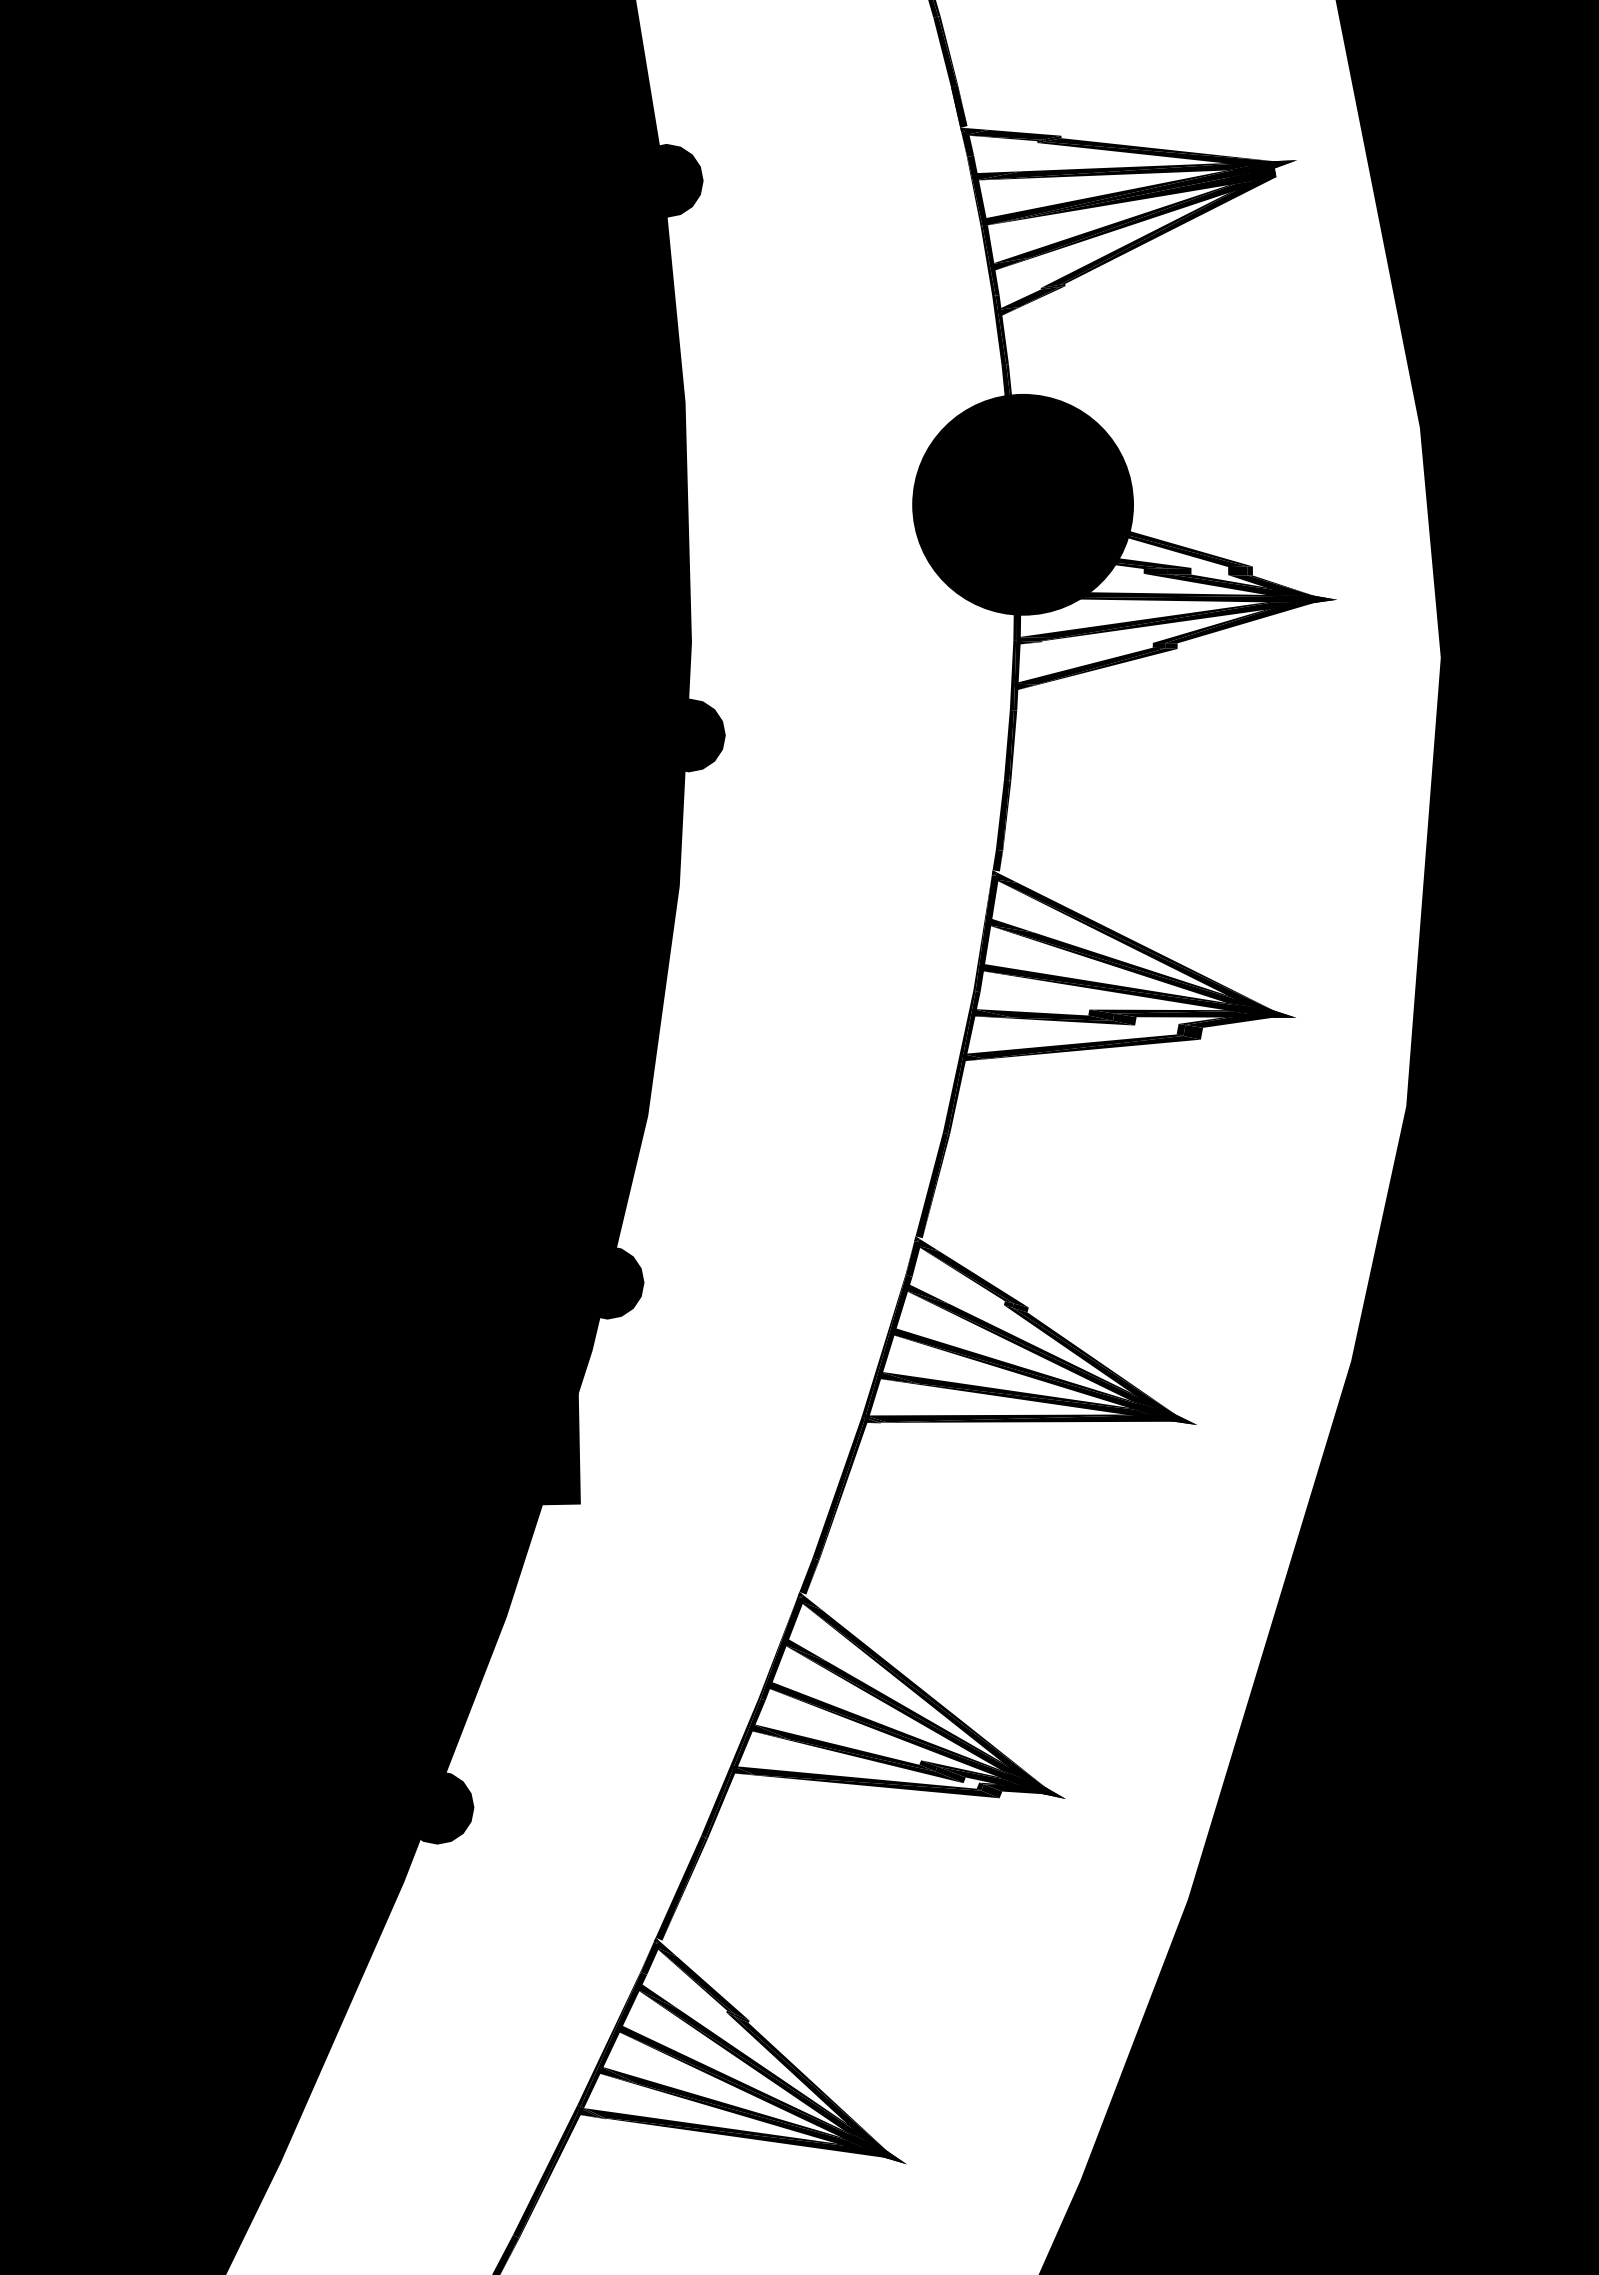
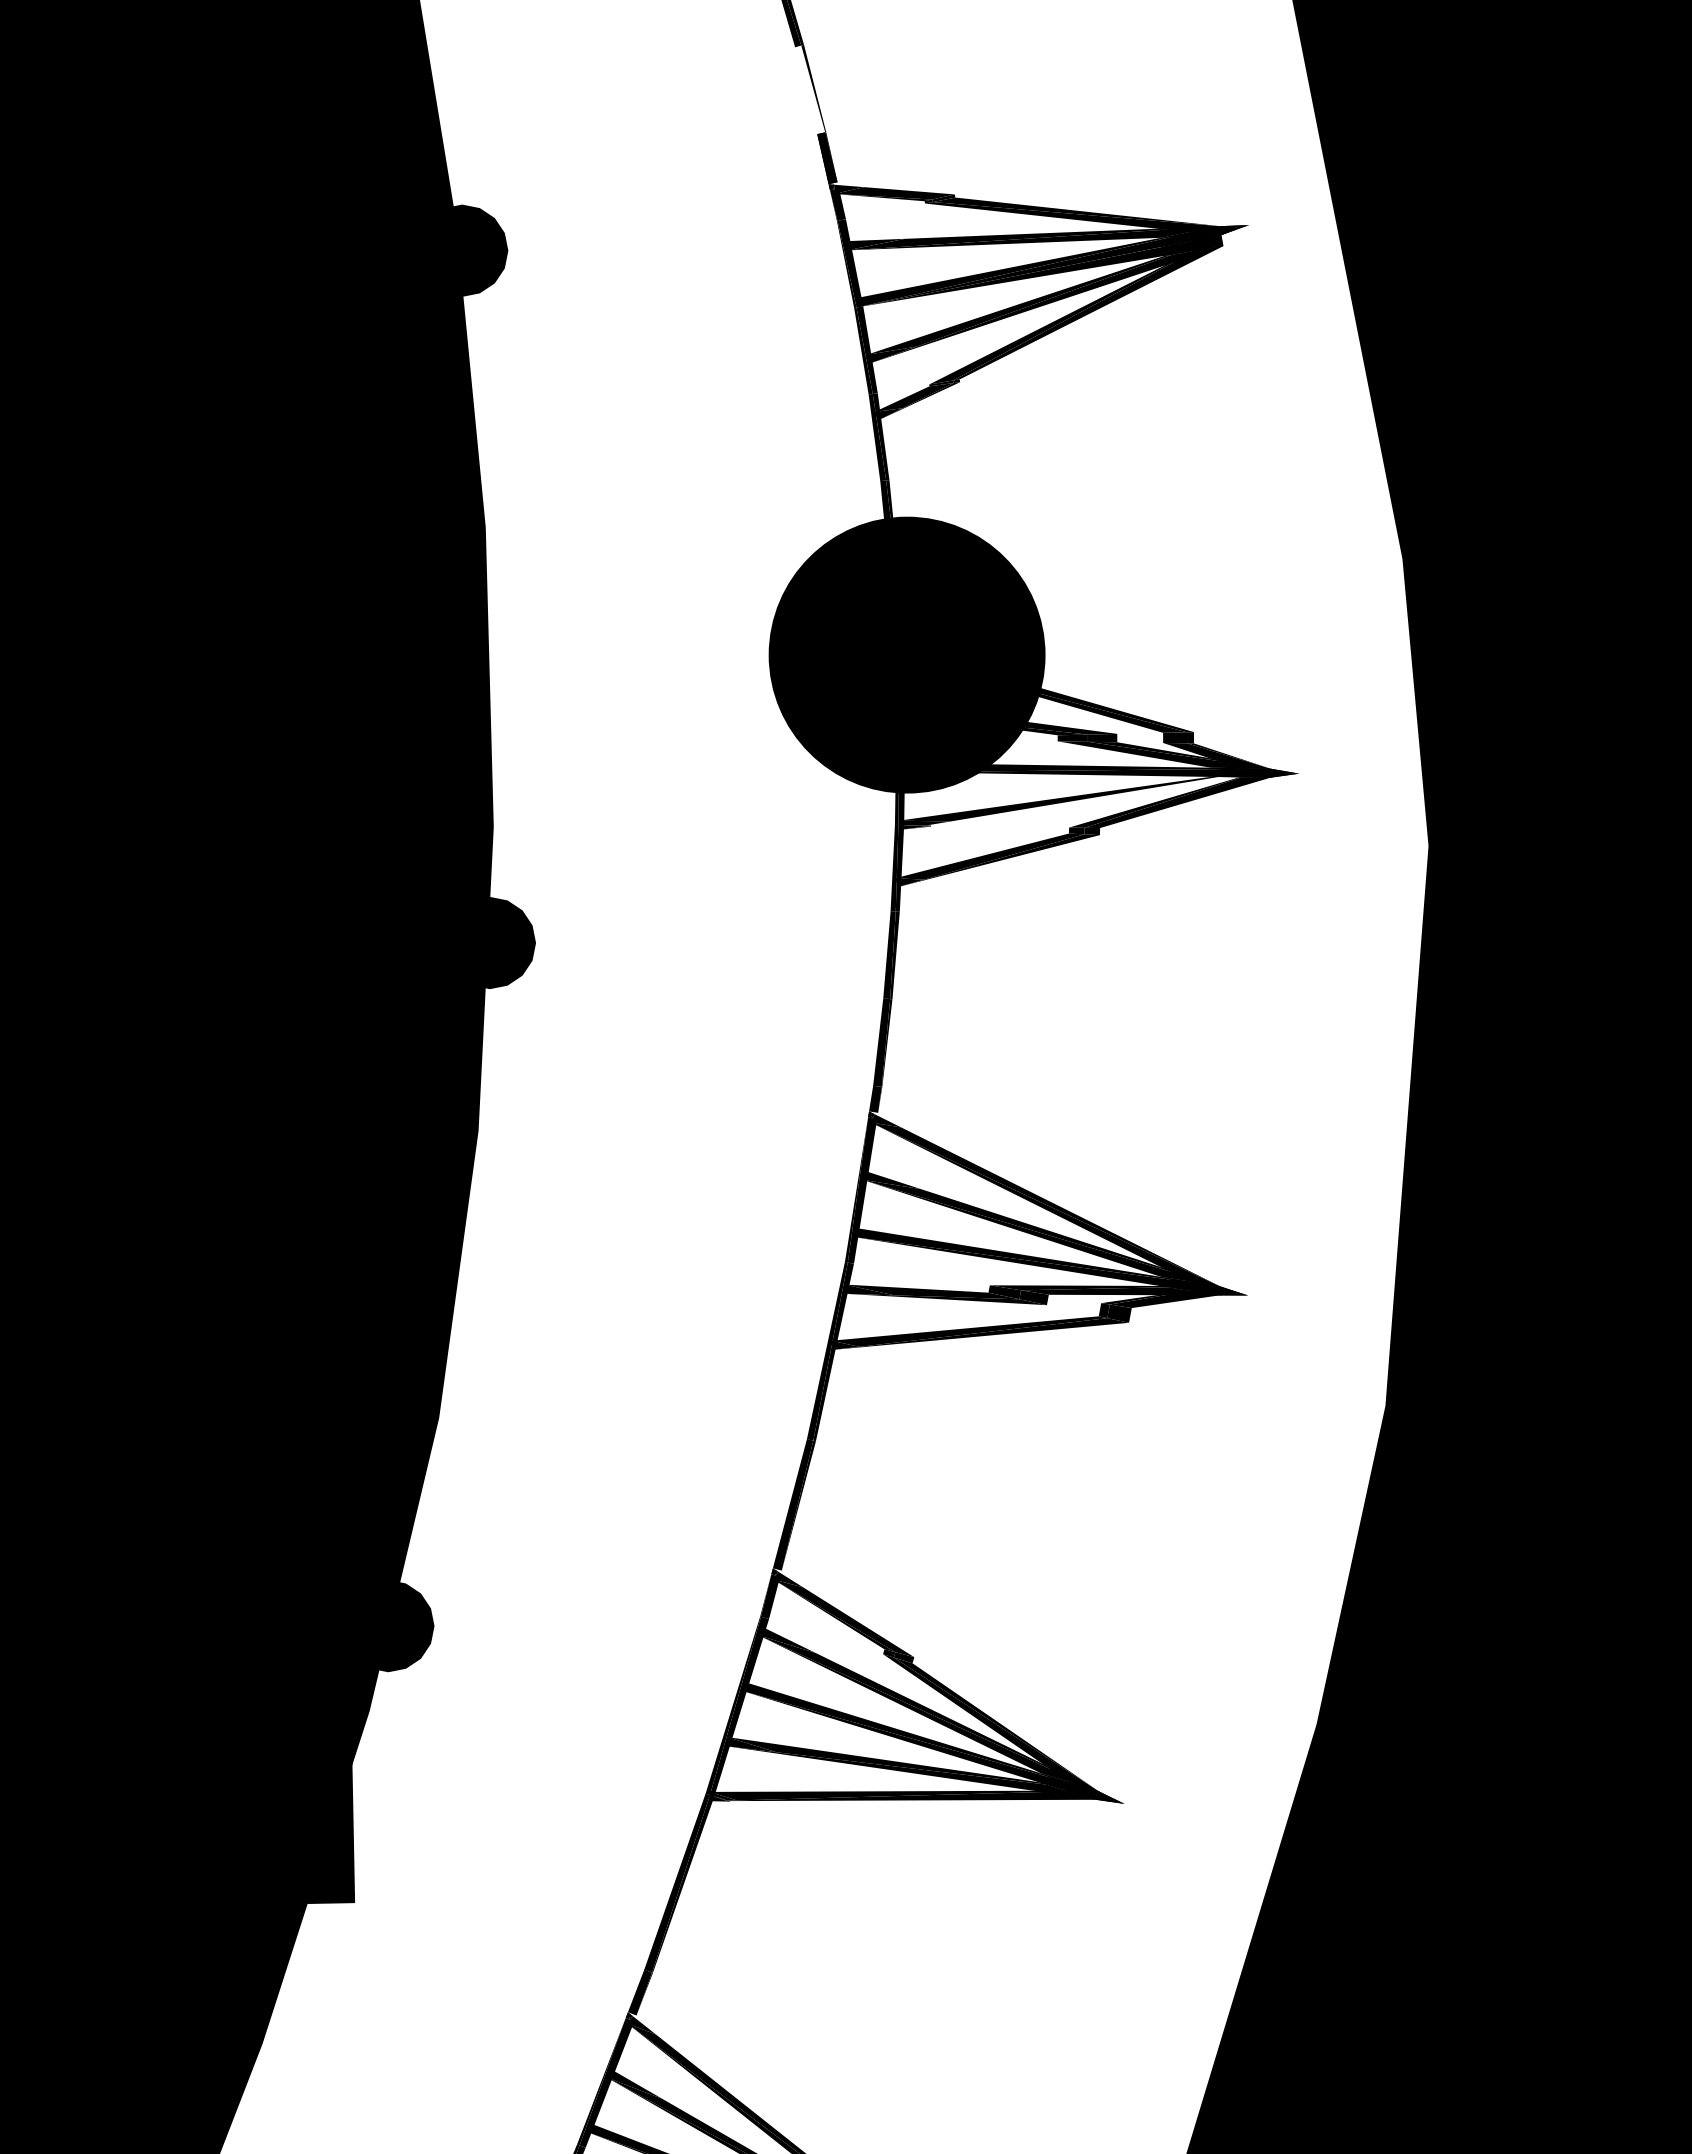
fill: (945, 51) -> (810, 89), removed
fill: (1175, 621) -> (1097, 800), removed

